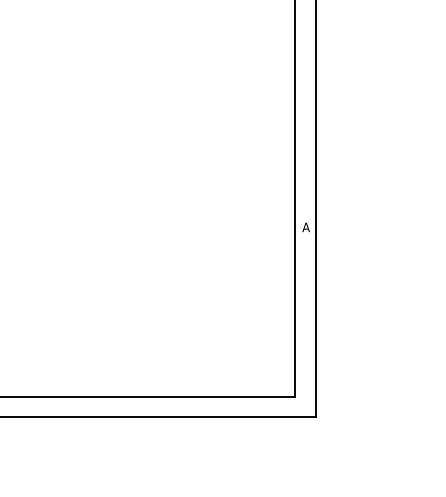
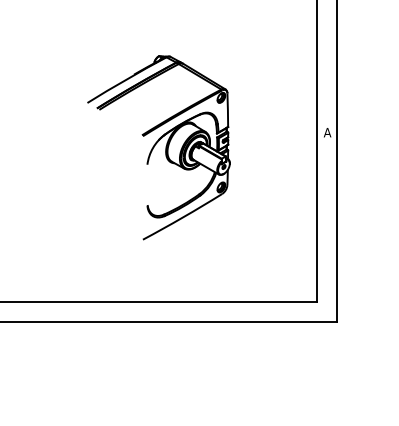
part: (137, 241) -> (158, 146), added

